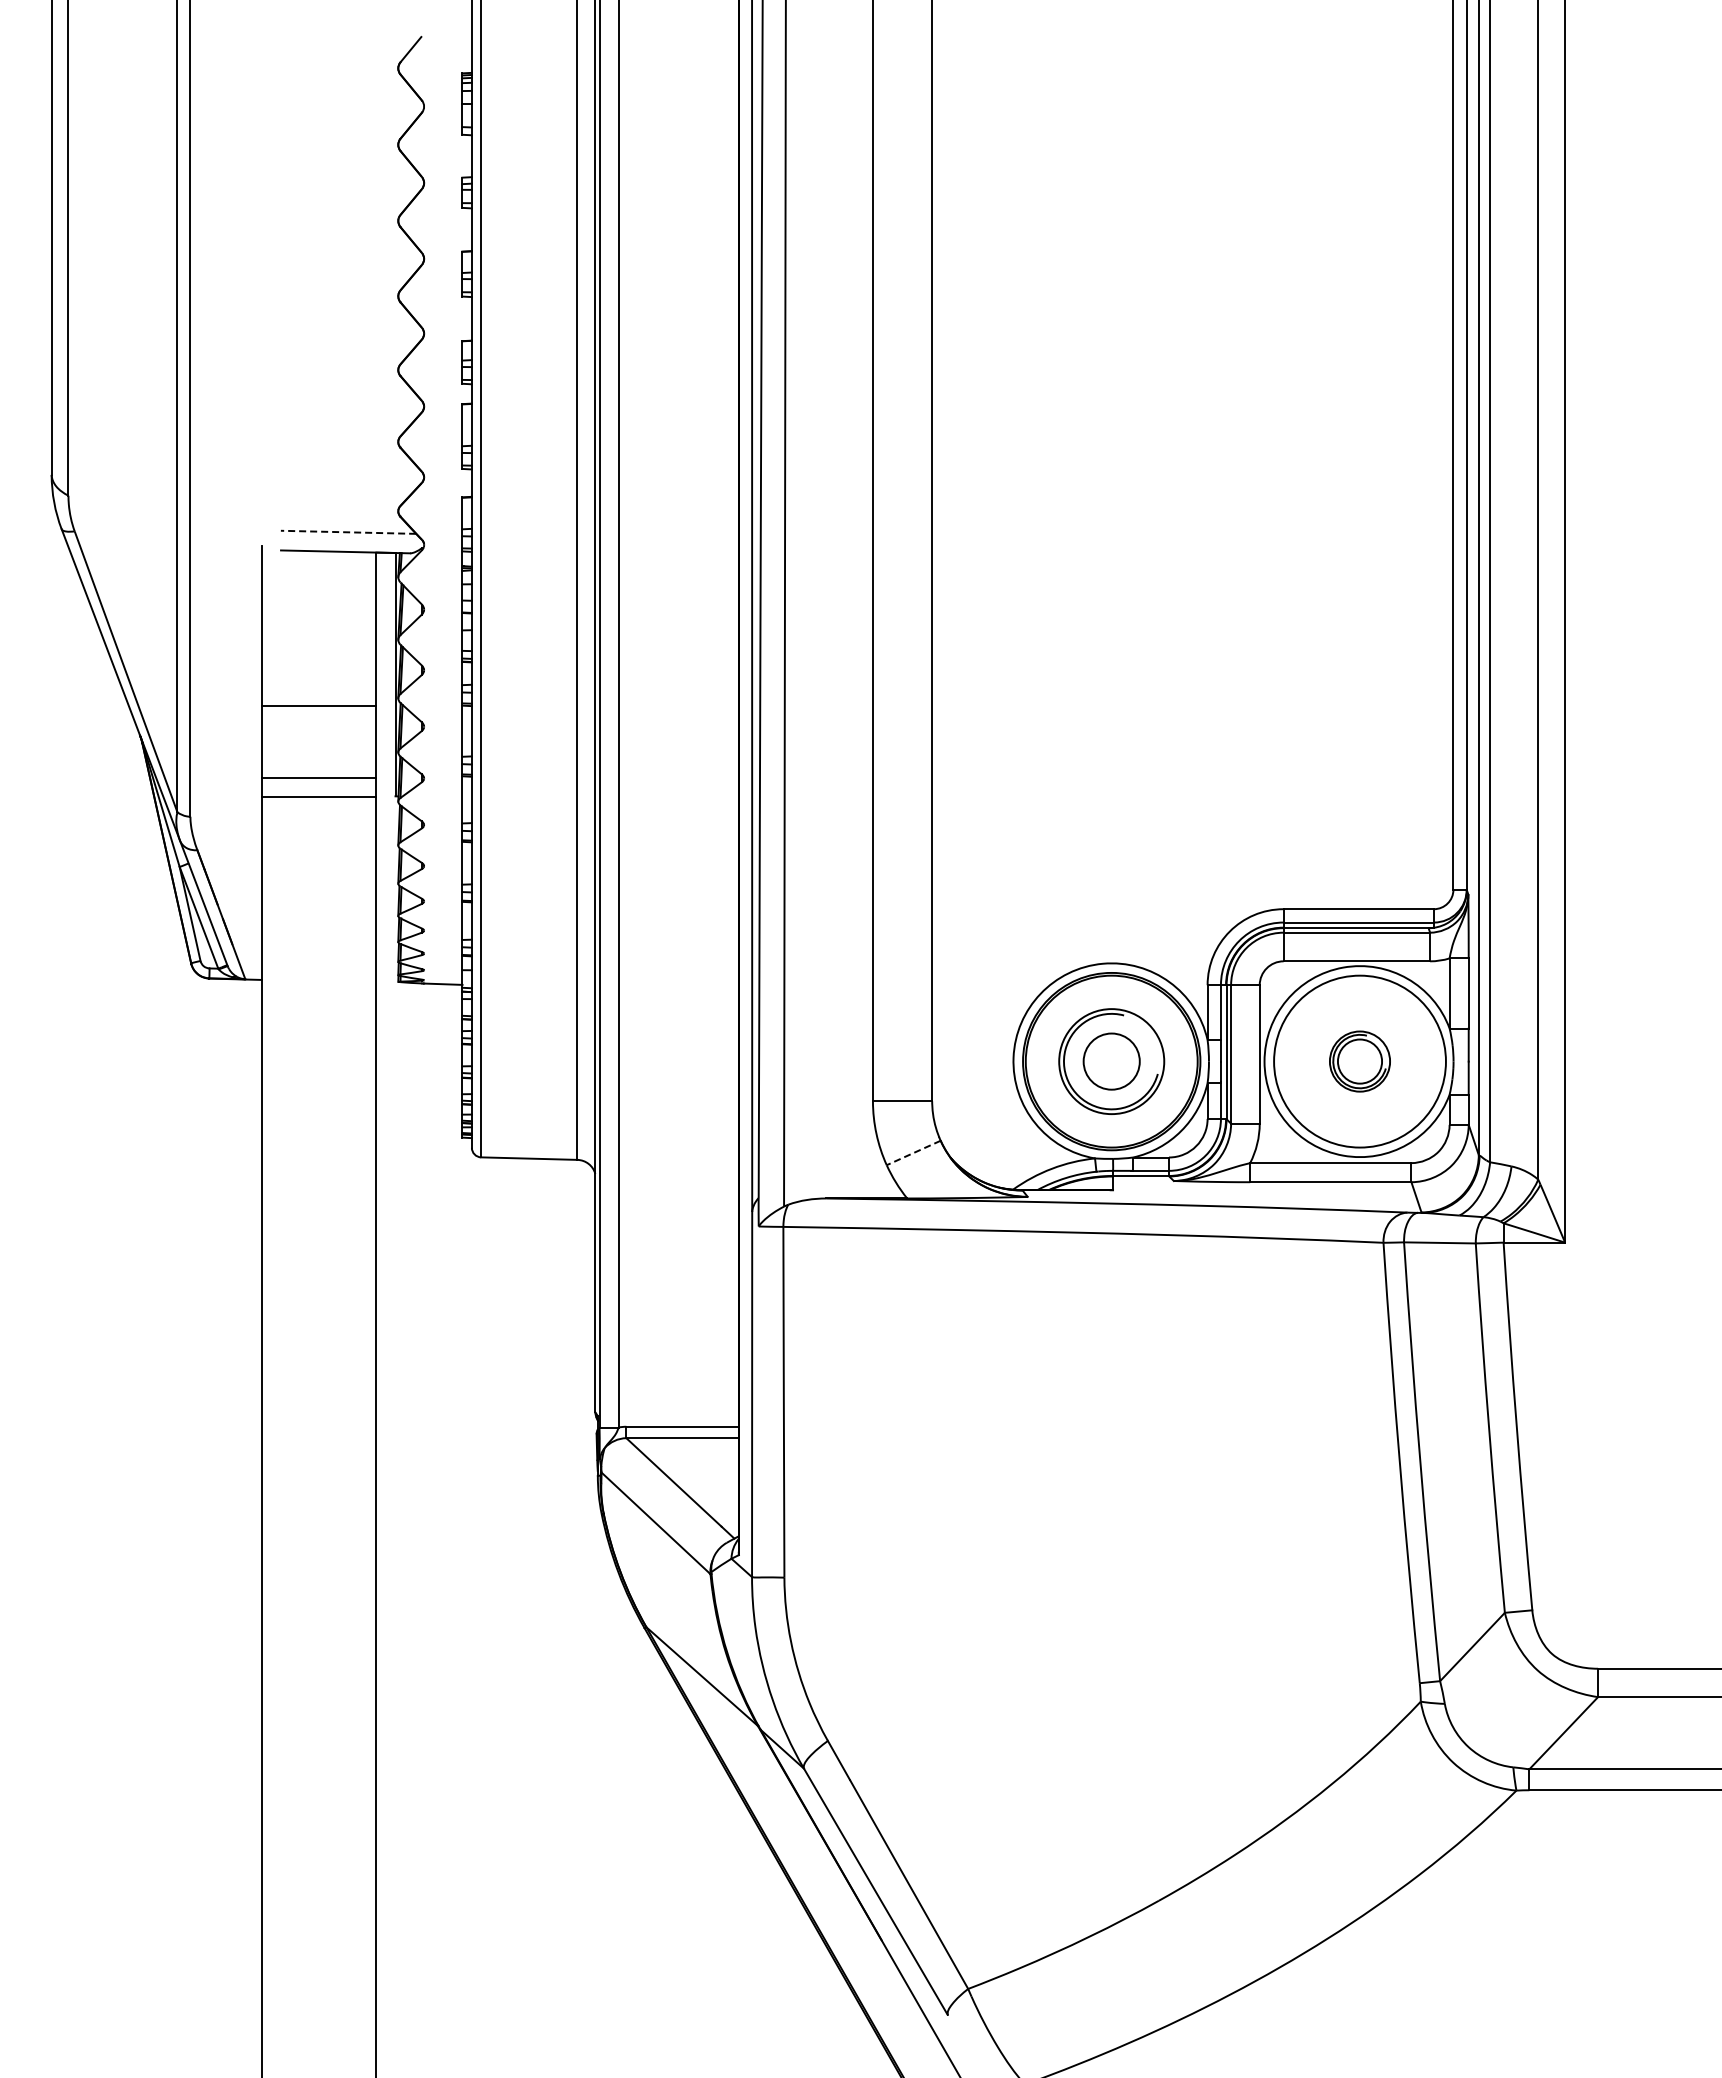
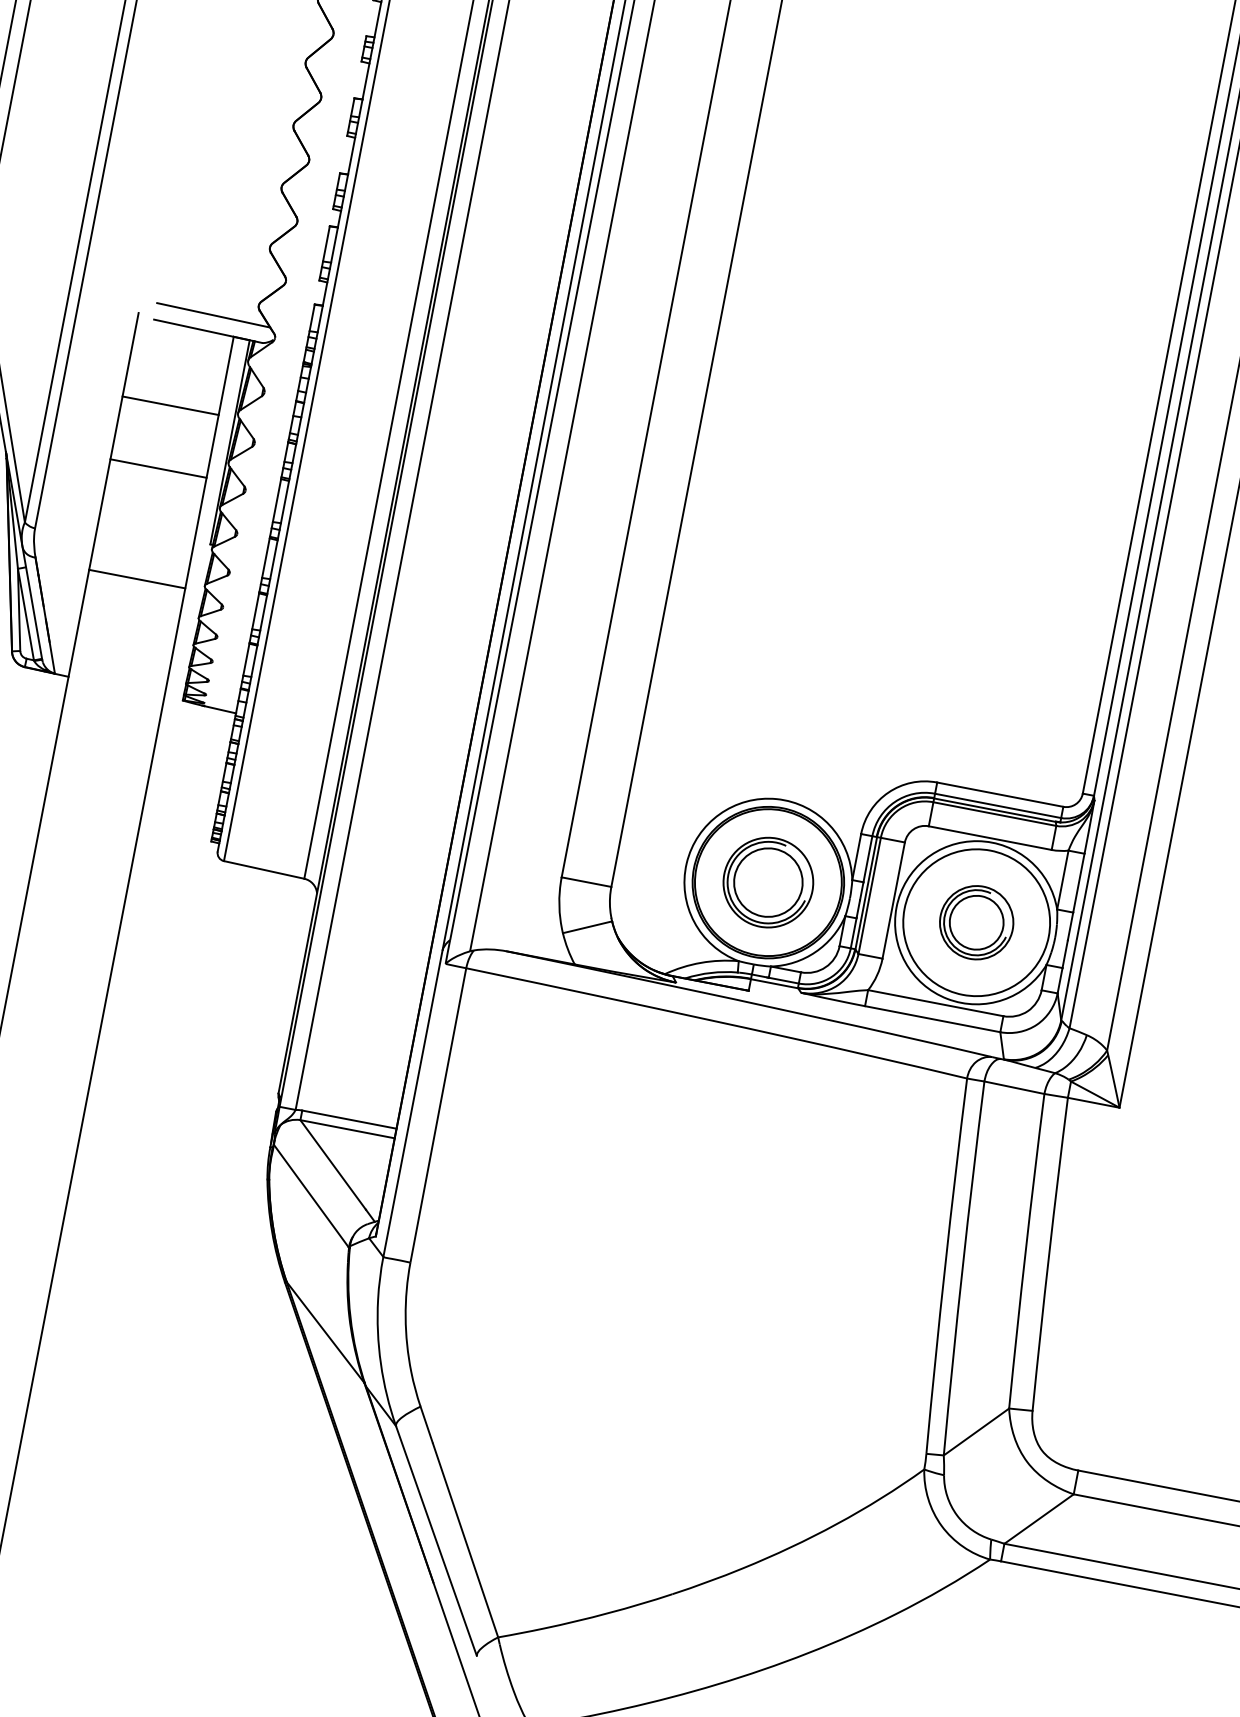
line: (348, 532) -> (213, 315), dashed -> solid
line: (318, 705) -> (170, 405), moved
line: (318, 777) -> (158, 468), moved
line: (318, 797) -> (136, 579), moved
circle: (1111, 1061) -> (768, 882), size x1.43
part: (1359, 1061) -> (976, 922), size x1.43
line: (913, 1152) -> (587, 926), dashed -> solid

